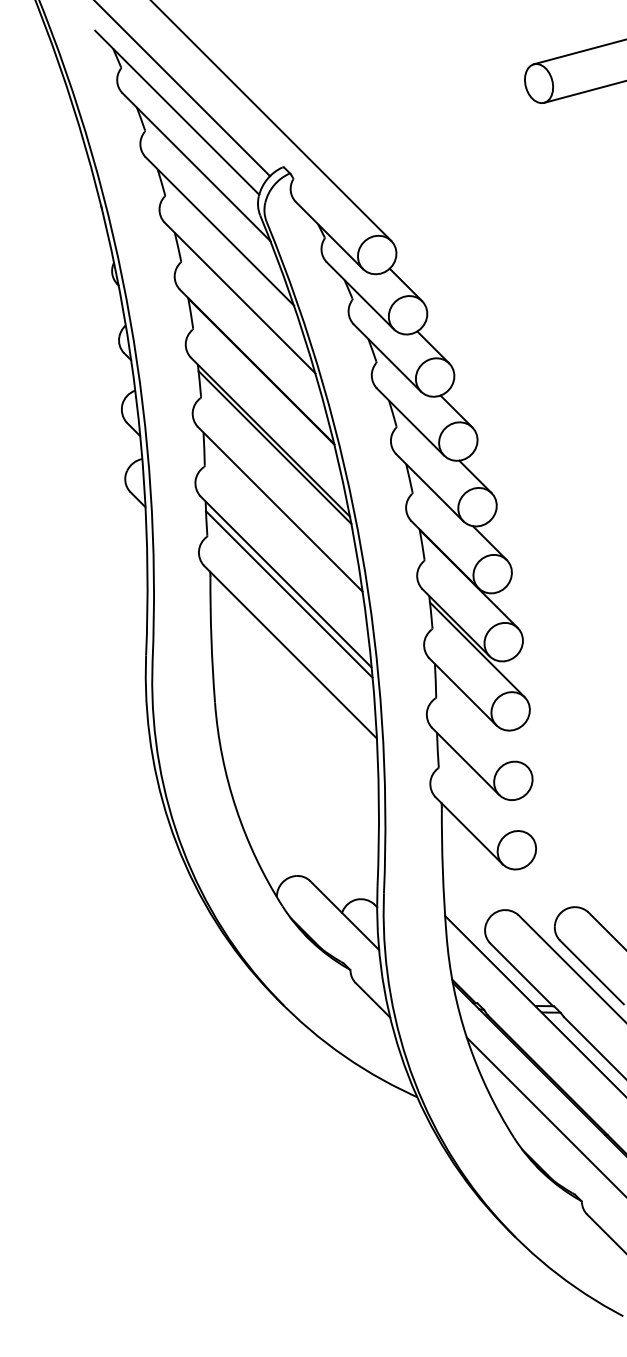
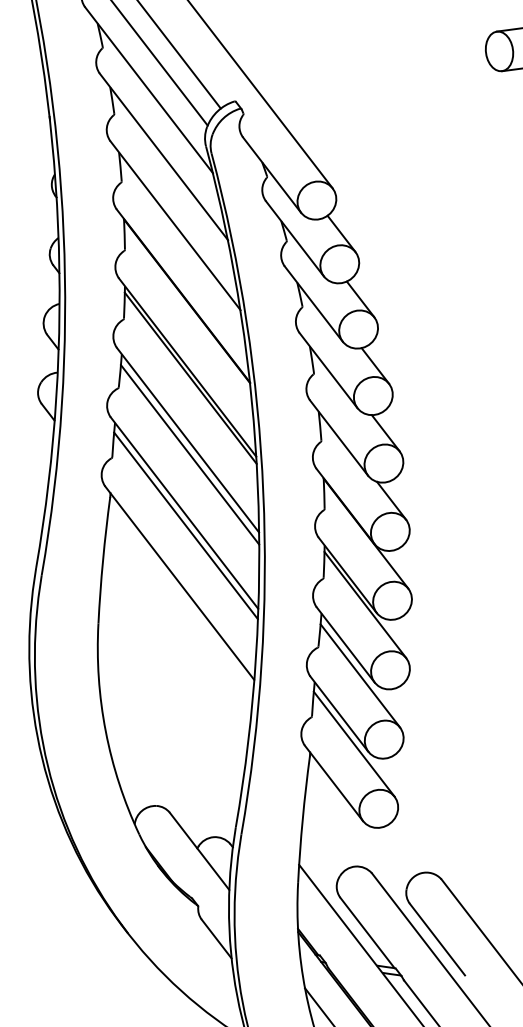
line: (284, 523) -> (190, 454), added
line: (481, 720) -> (360, 675), added
line: (484, 789) -> (354, 744), added

